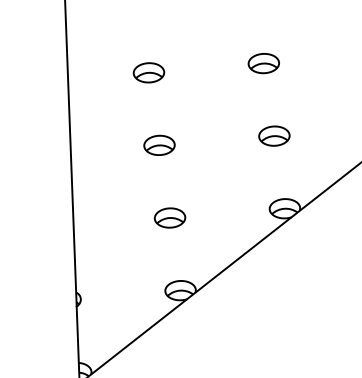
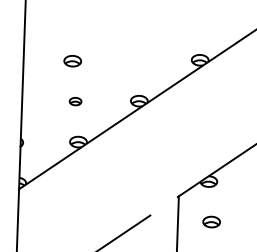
part: (263, 63) -> (133, 20), removed
part: (148, 72) -> (69, 20), removed
part: (274, 135) -> (136, 60), removed
part: (169, 217) -> (75, 101), size x0.7

